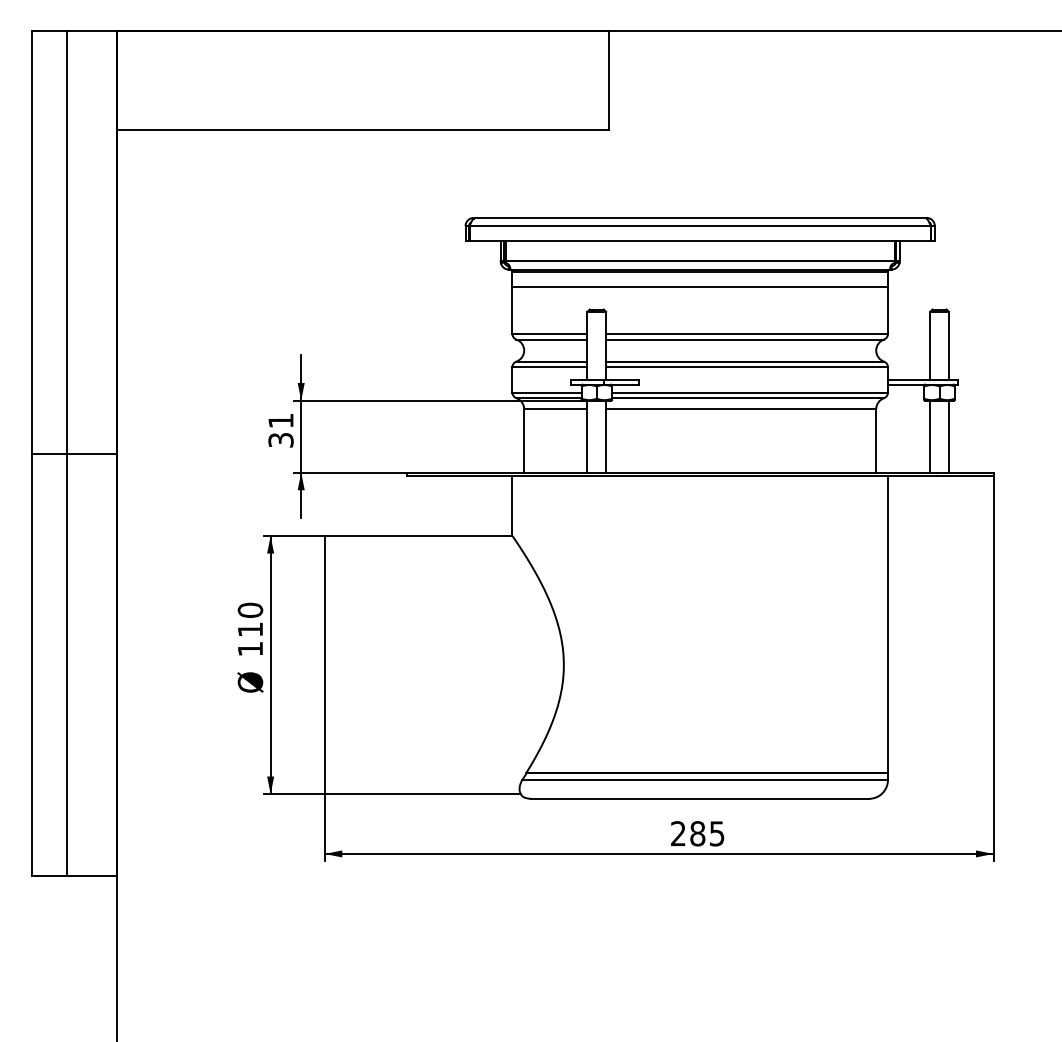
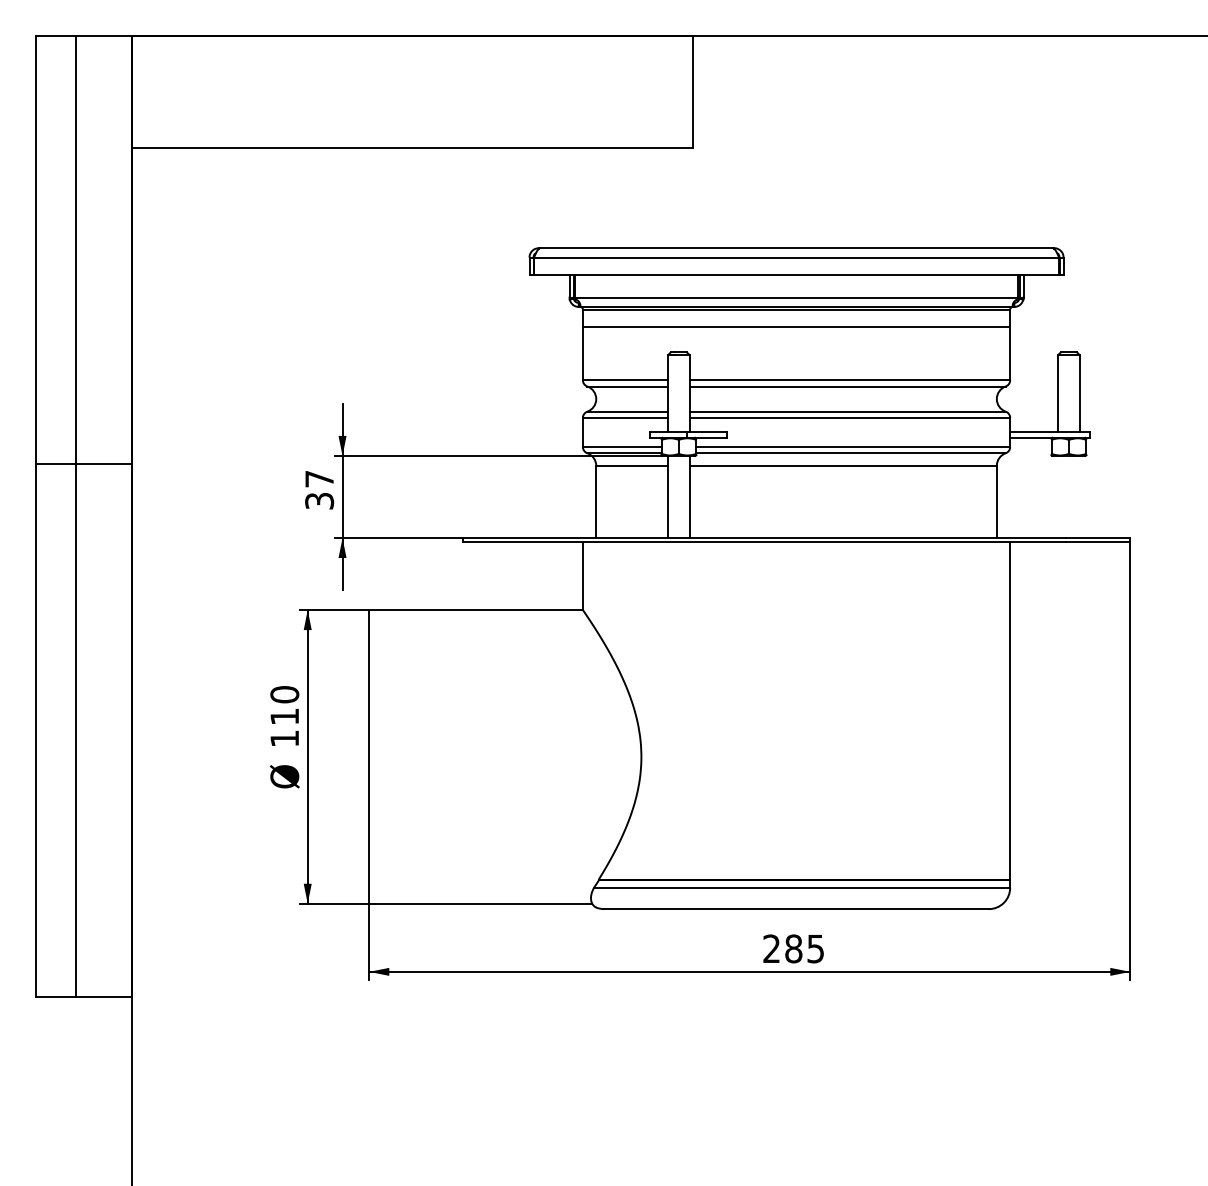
text: (280, 421) -> (319, 479), 31 -> 37
line: (930, 436) -> (1058, 496), removed
line: (948, 436) -> (1079, 496), removed
line: (74, 453) -> (84, 464), moved

